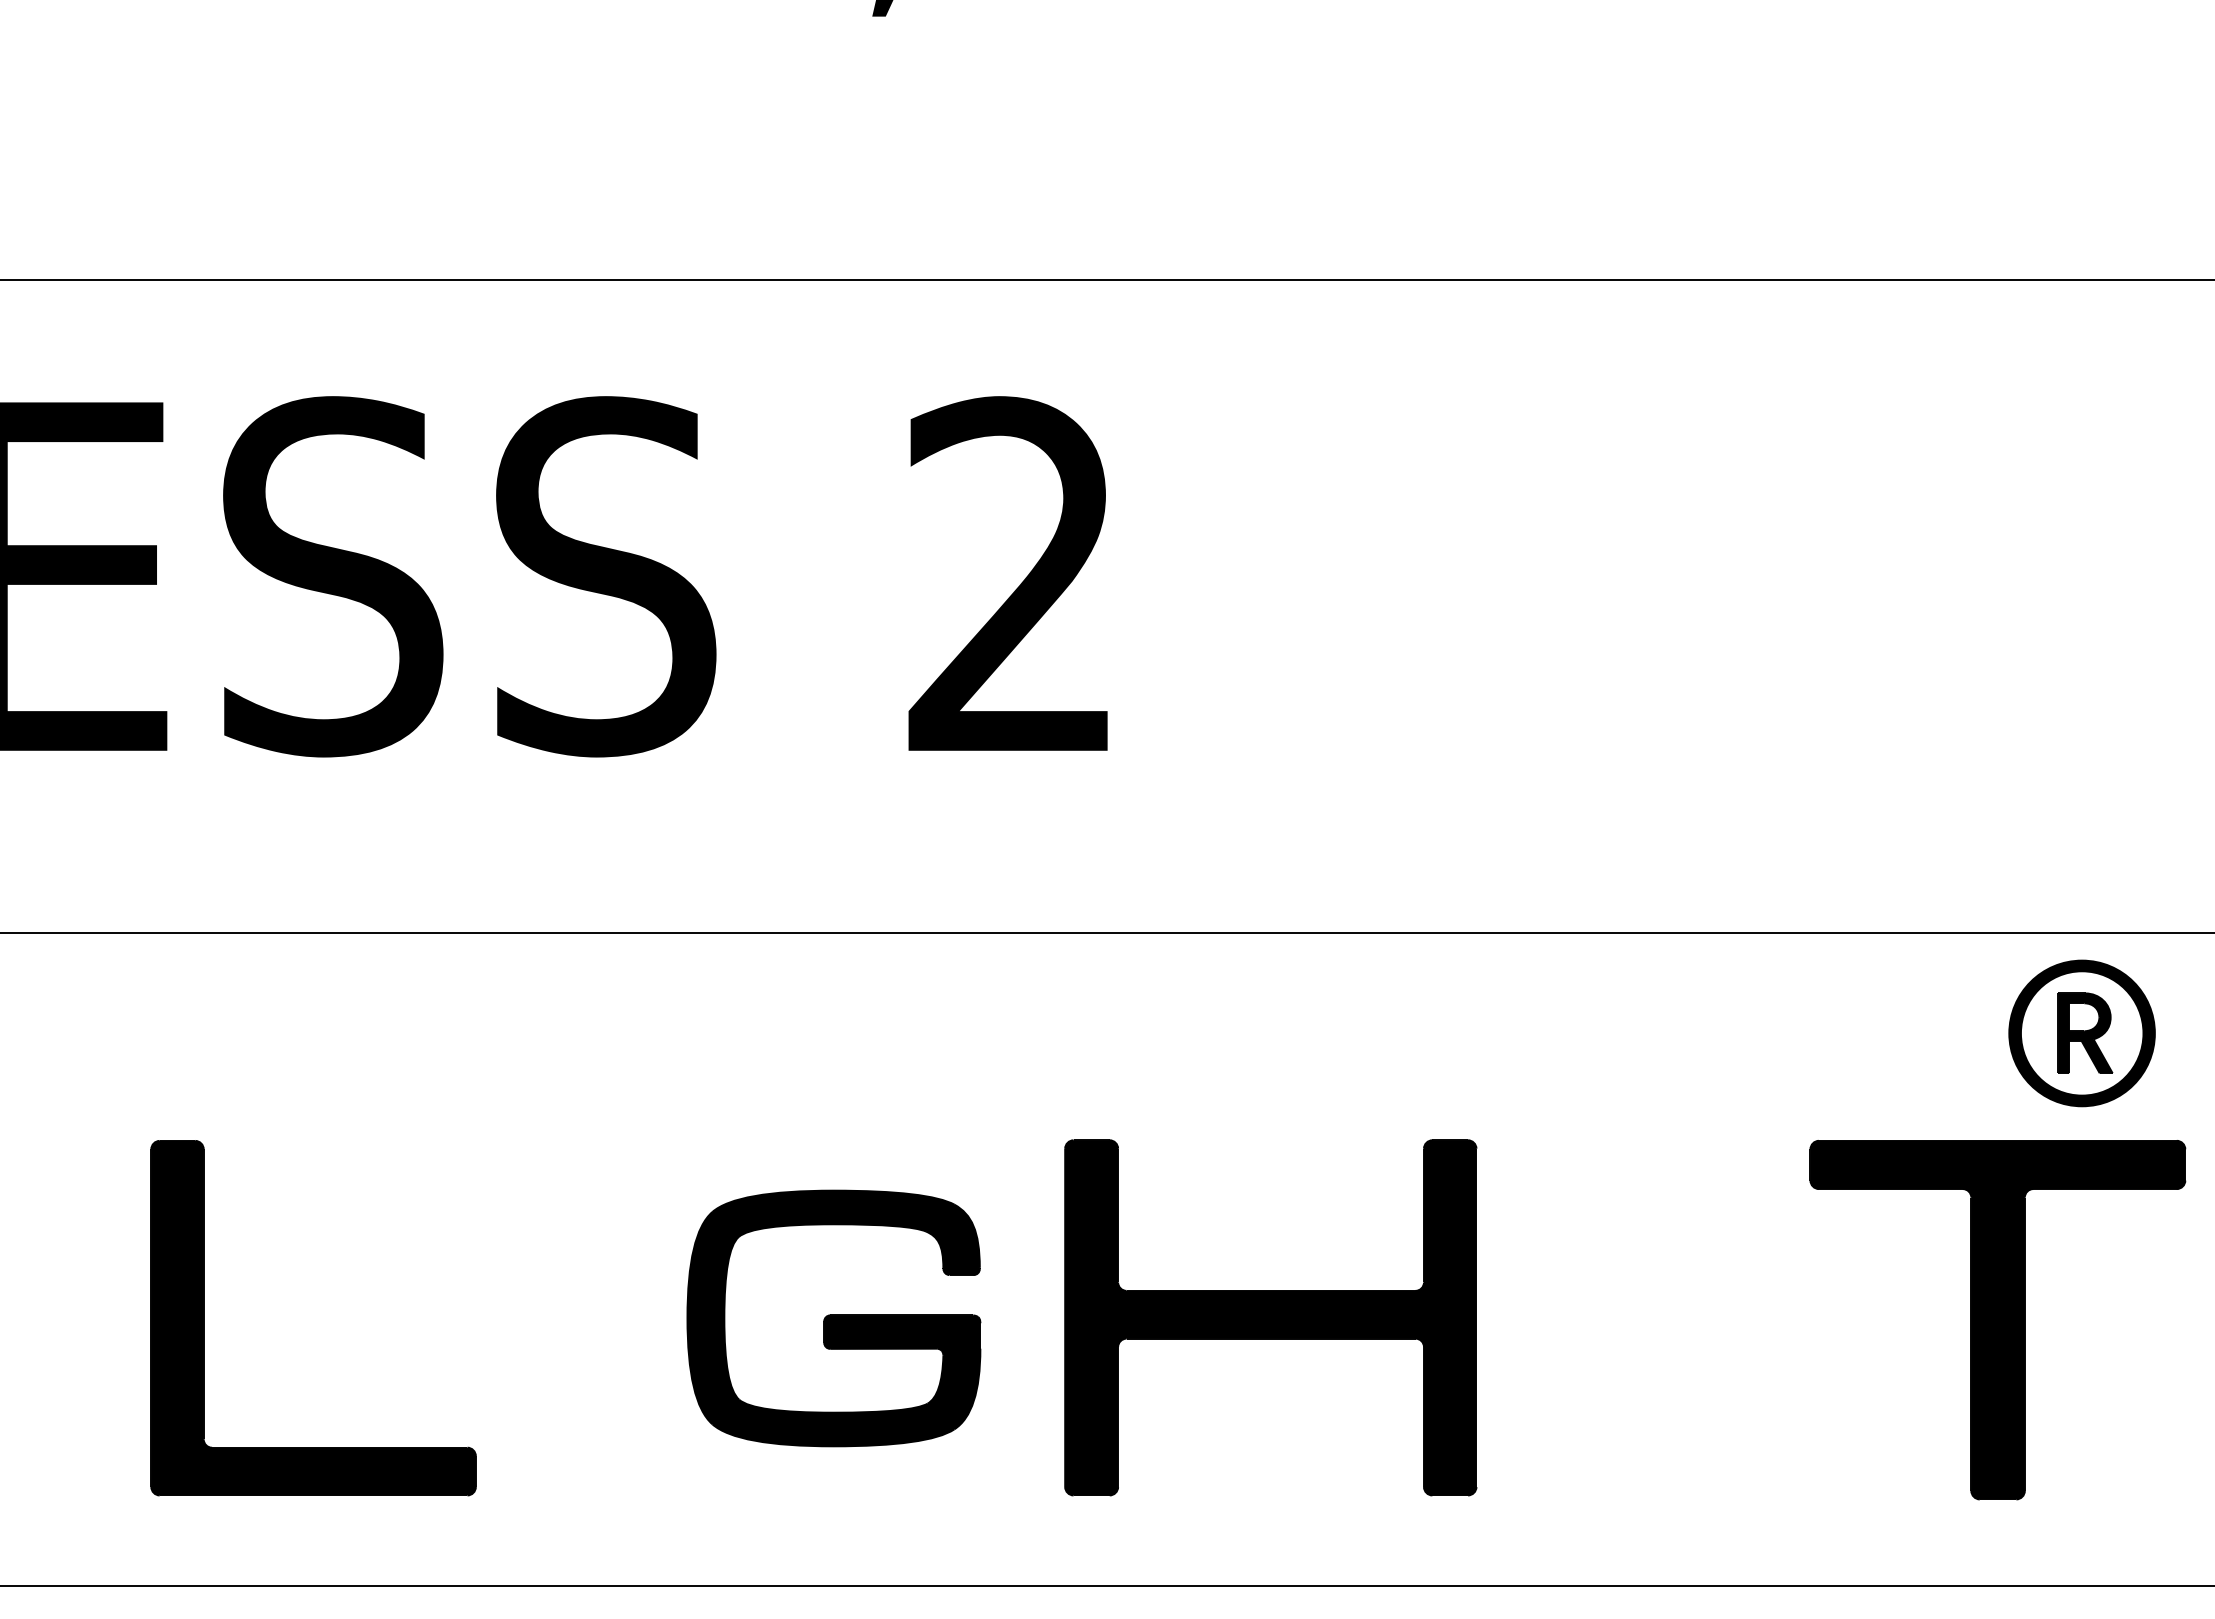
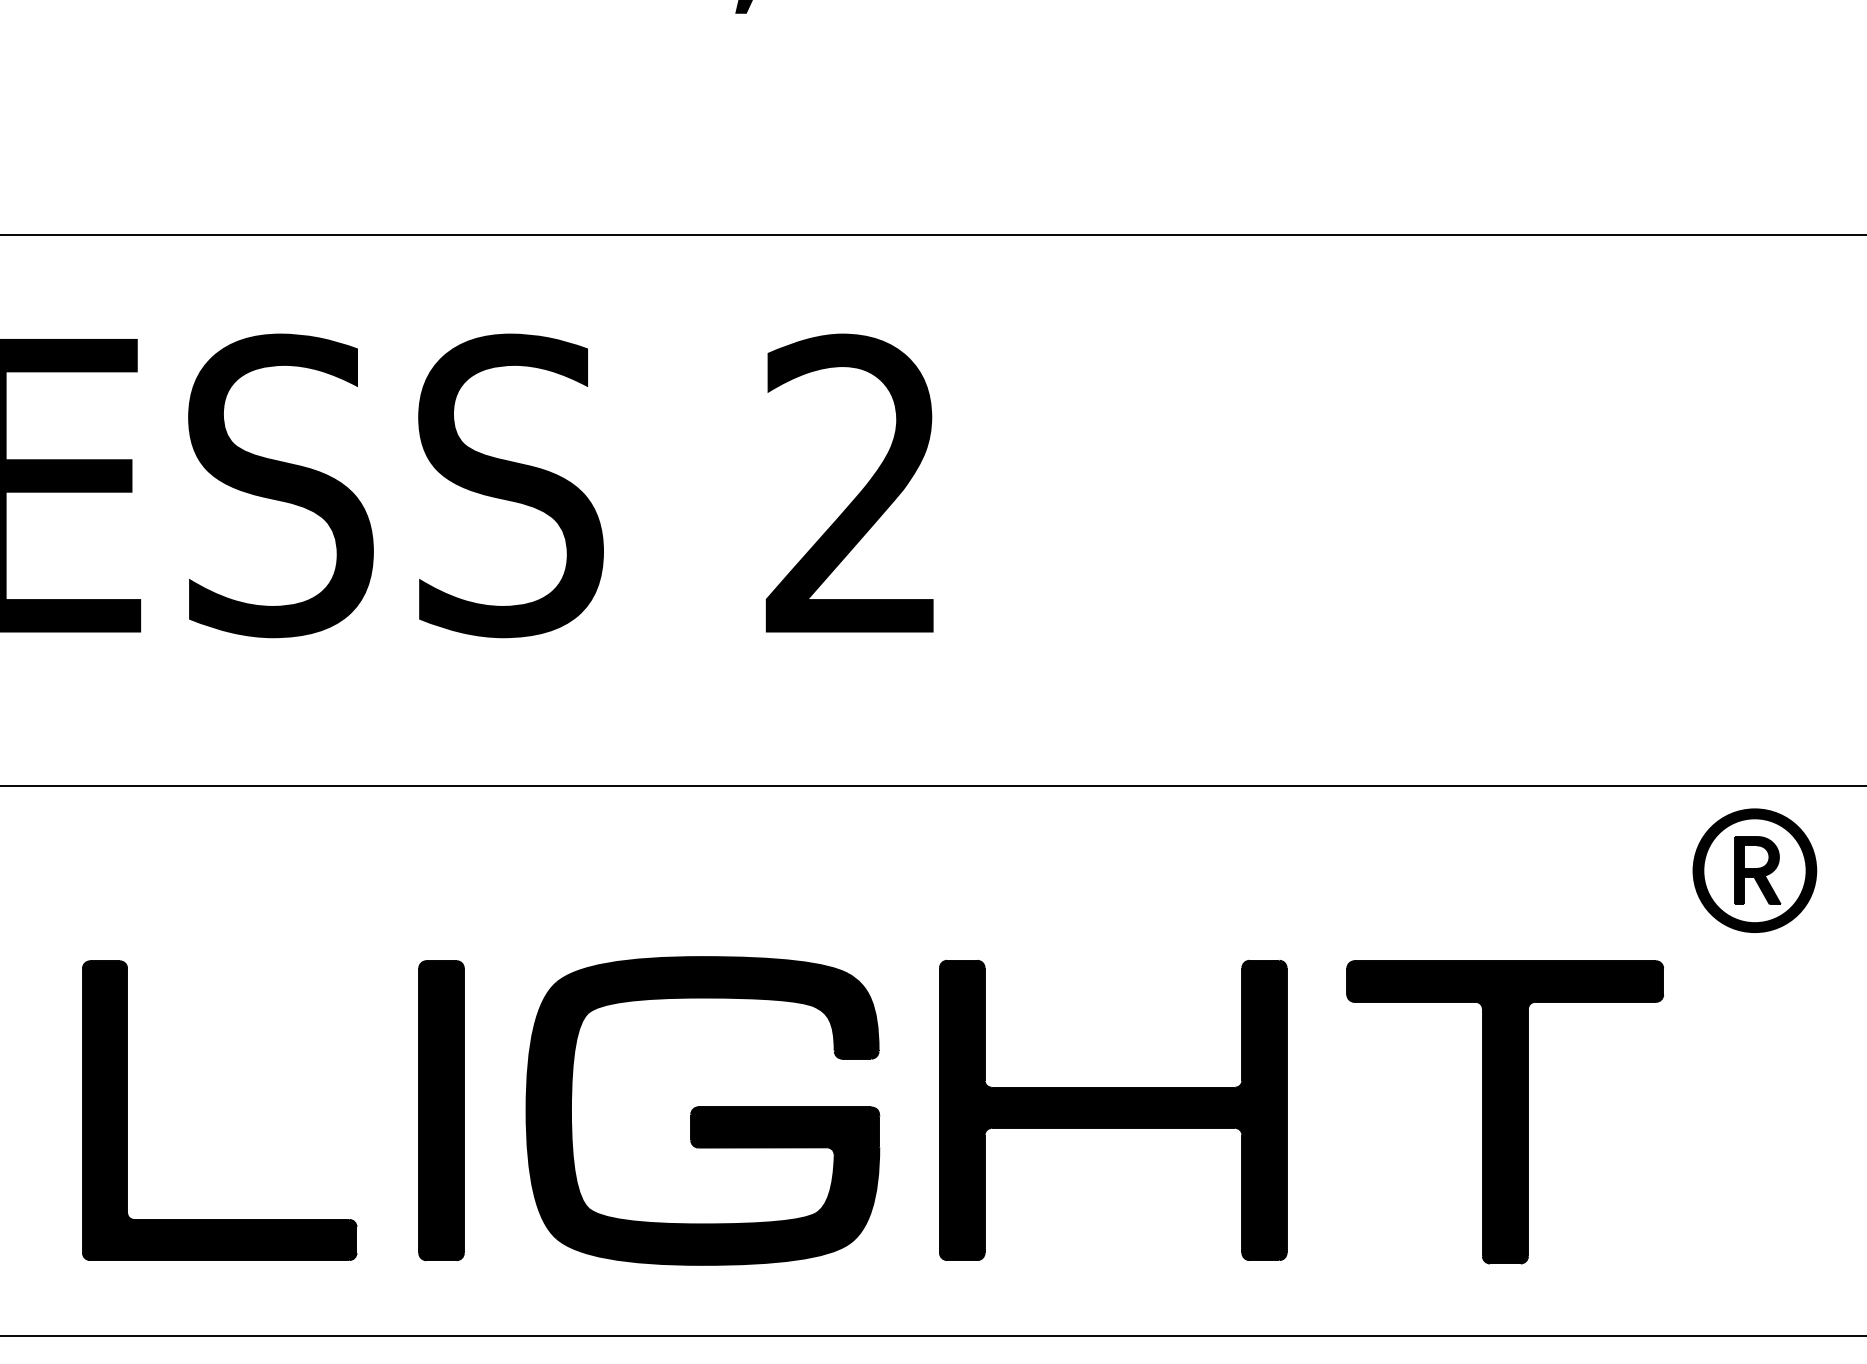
part: (523, 1317) -> (441, 1110), added
part: (1270, 1317) -> (1113, 1110), moved
part: (204, 1318) -> (127, 1110), moved
part: (833, 1318) -> (702, 1110), size x1.43
part: (1997, 1320) -> (1504, 1112), moved

